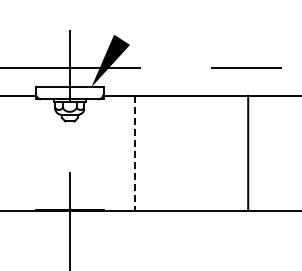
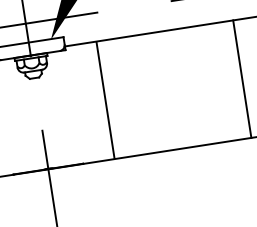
line: (248, 152) -> (242, 78), moved
line: (134, 153) -> (105, 100), dashed -> solid

